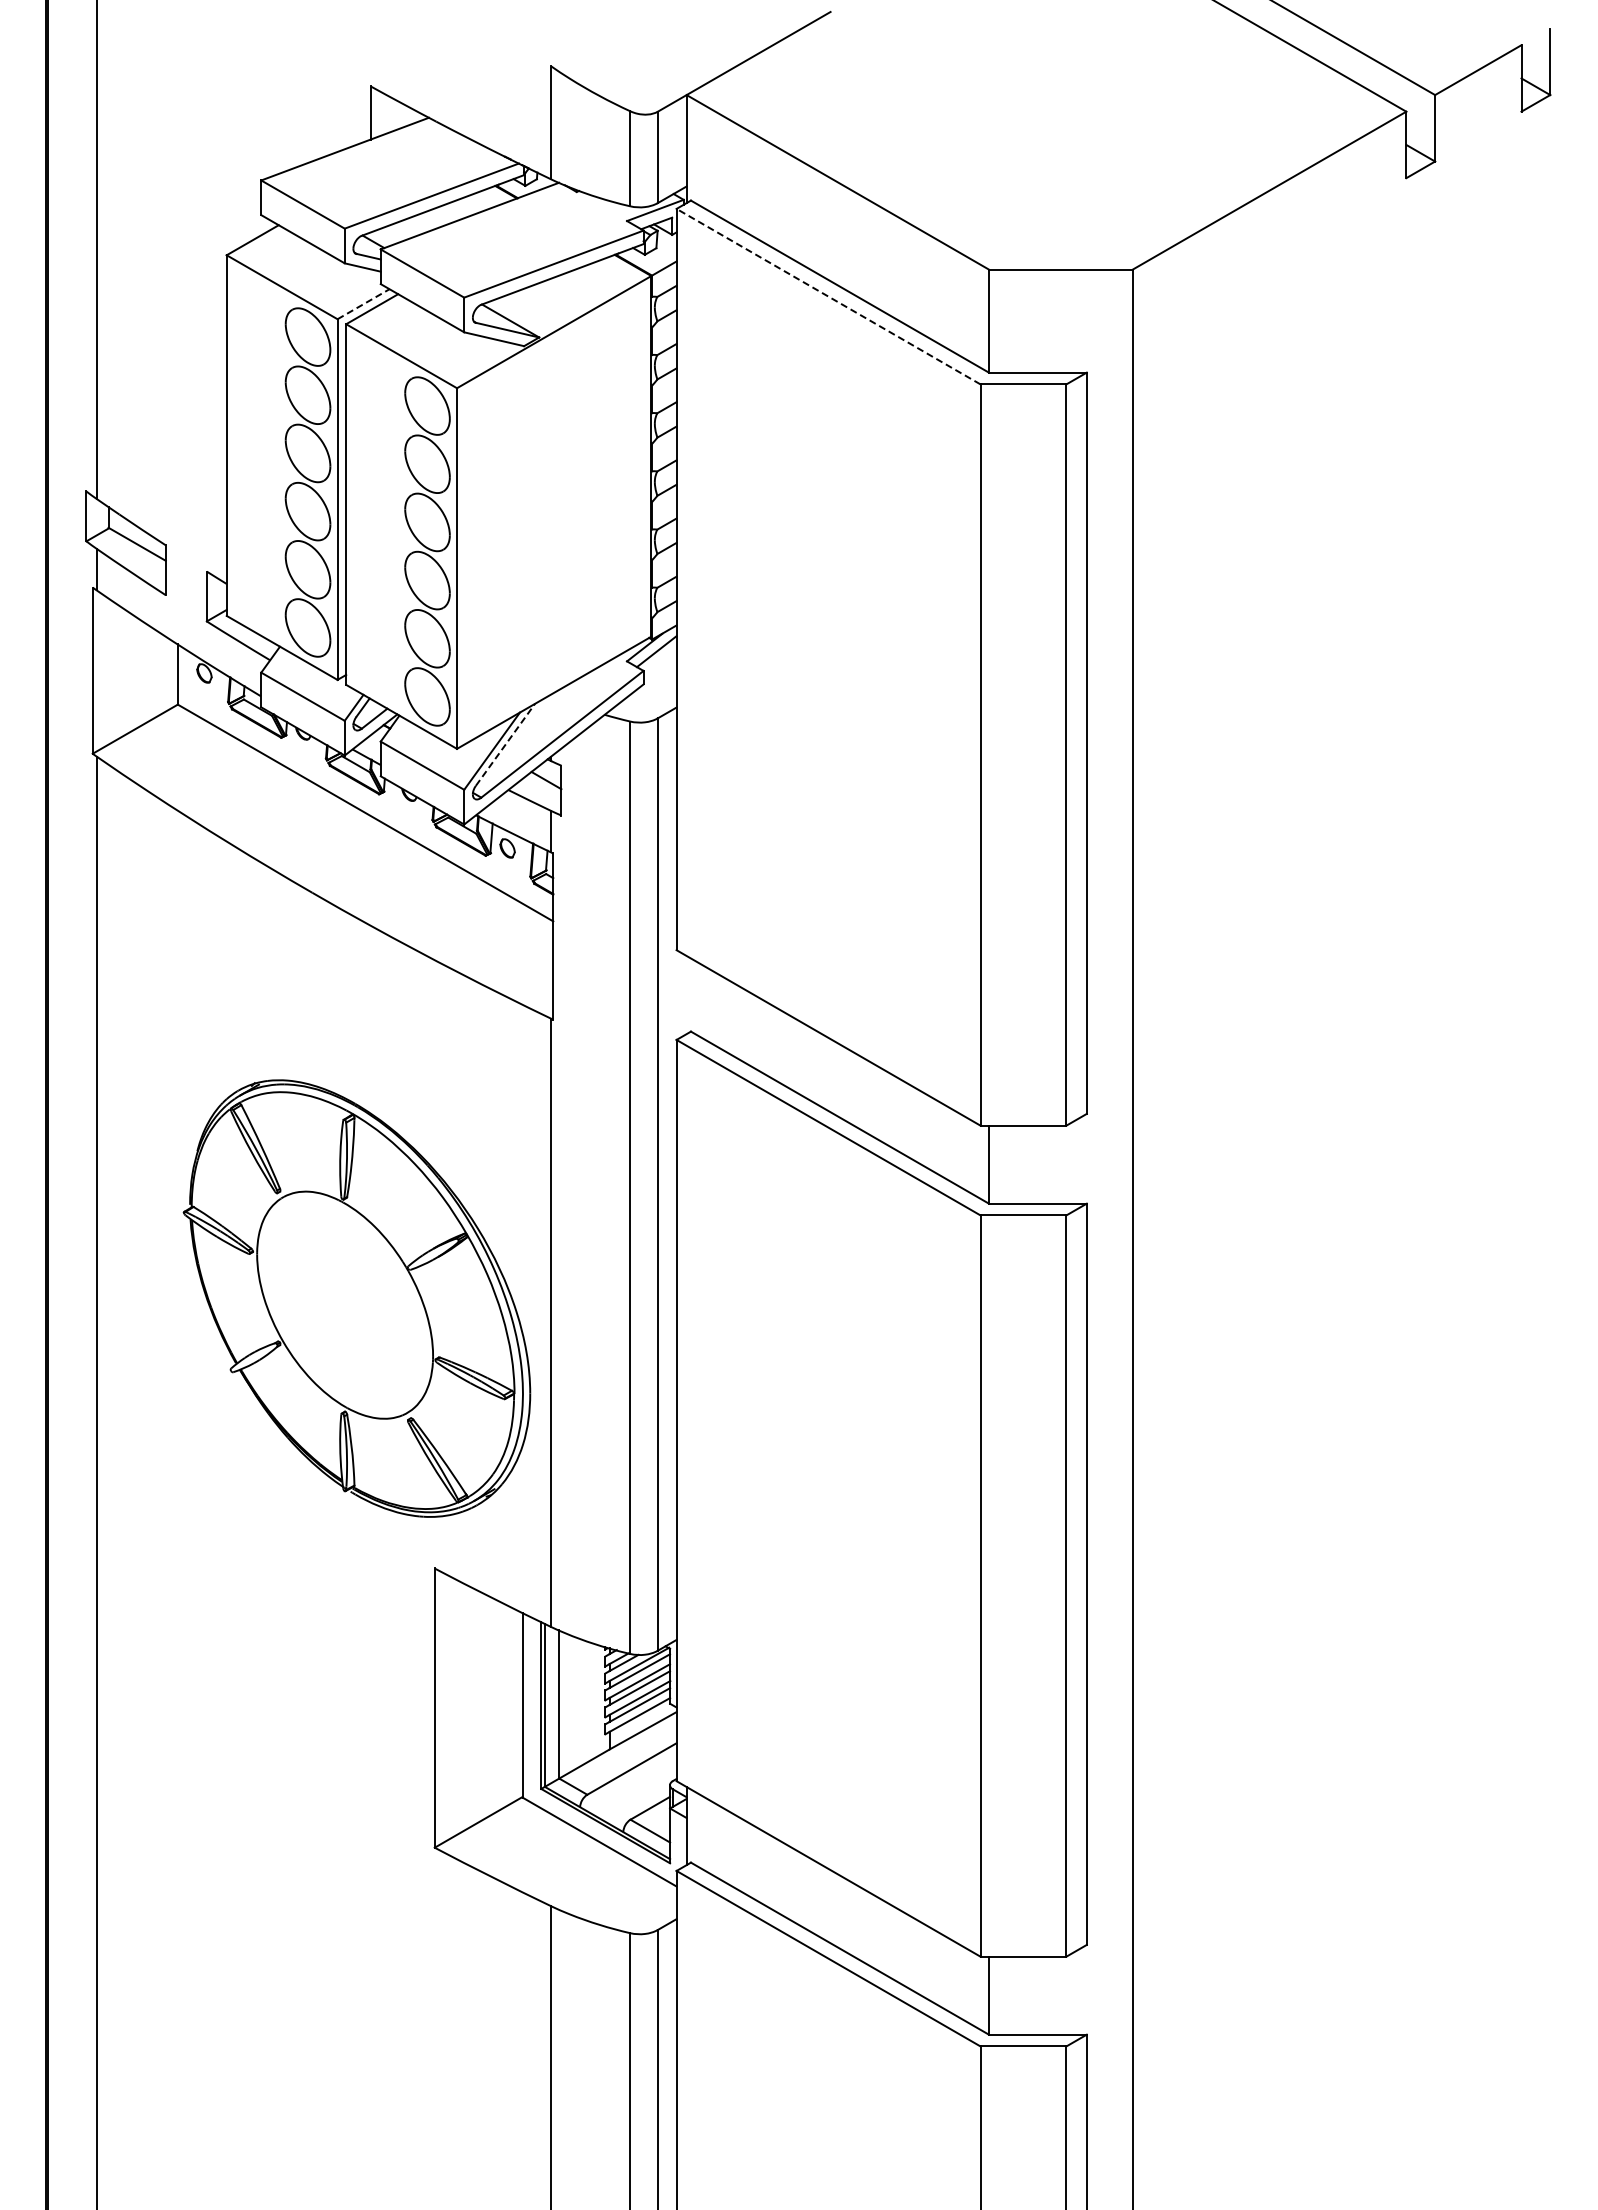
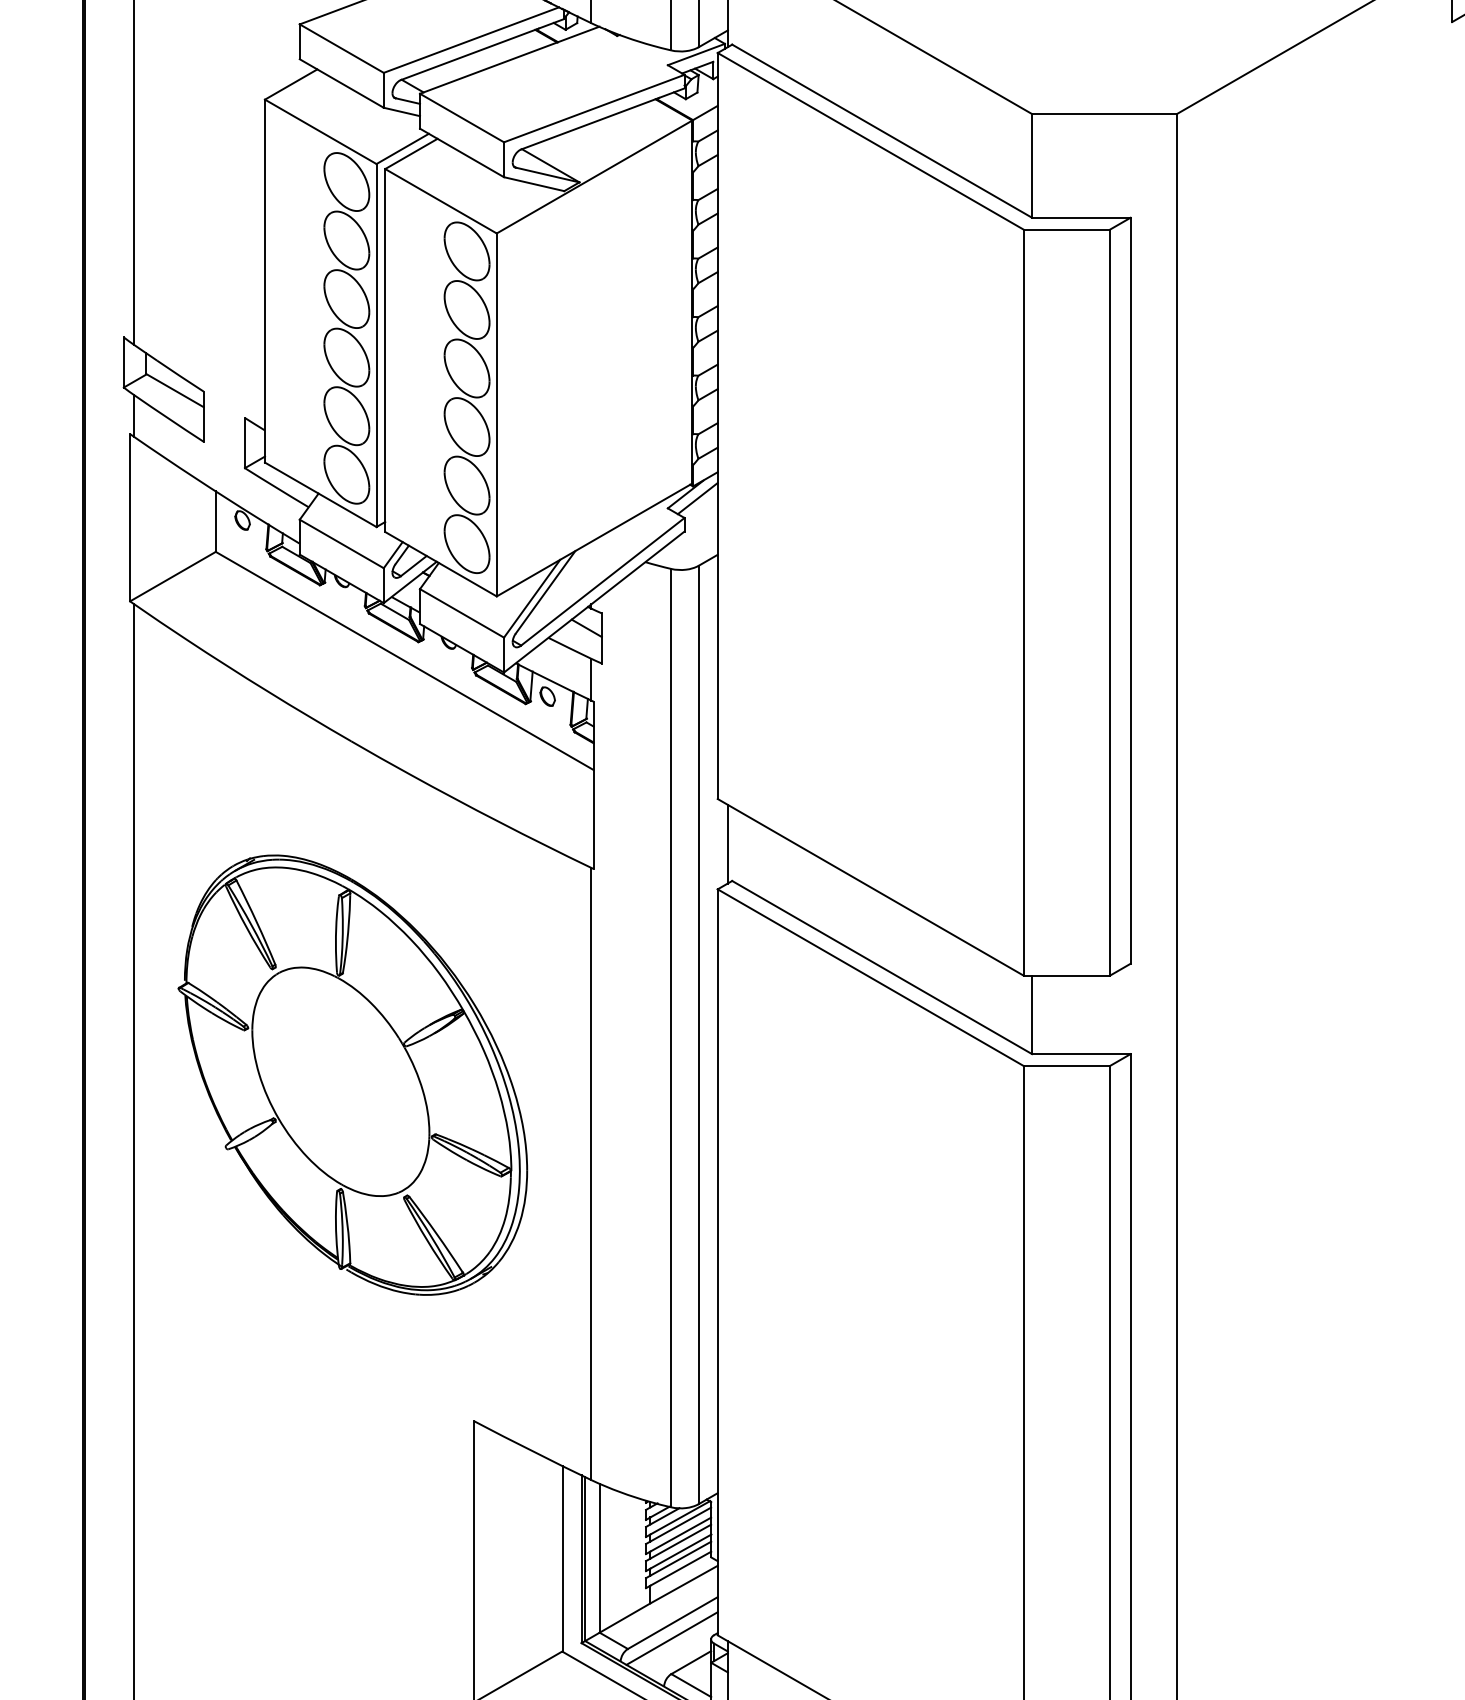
line: (828, 296) -> (870, 141), dashed -> solid
line: (363, 303) -> (402, 148), dashed -> solid
line: (505, 744) -> (545, 592), dashed -> solid
line: (686, 995) -> (727, 844), added
part: (356, 1298) -> (352, 1075), moved
line: (630, 1784) -> (671, 1638), added

